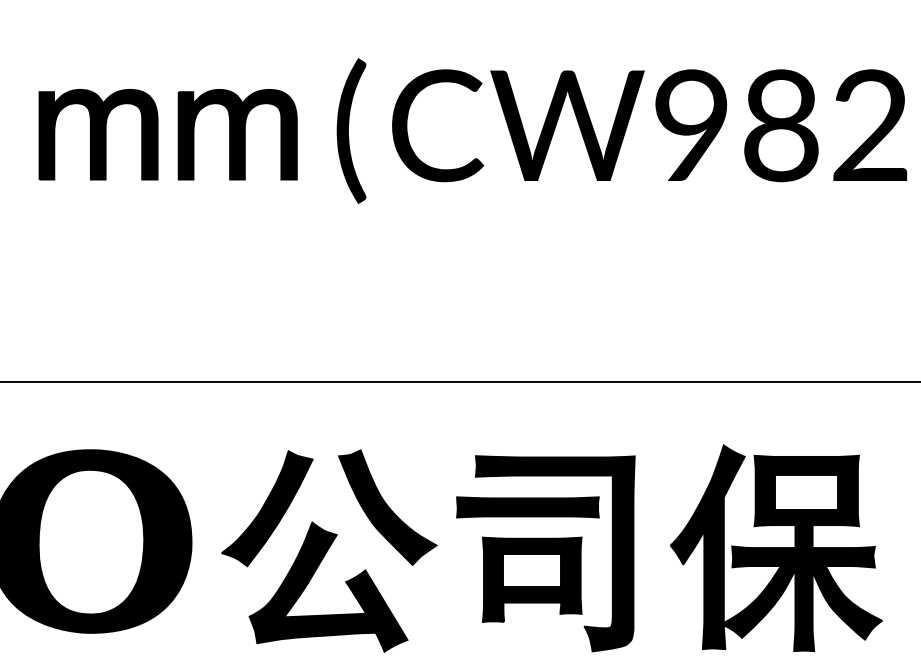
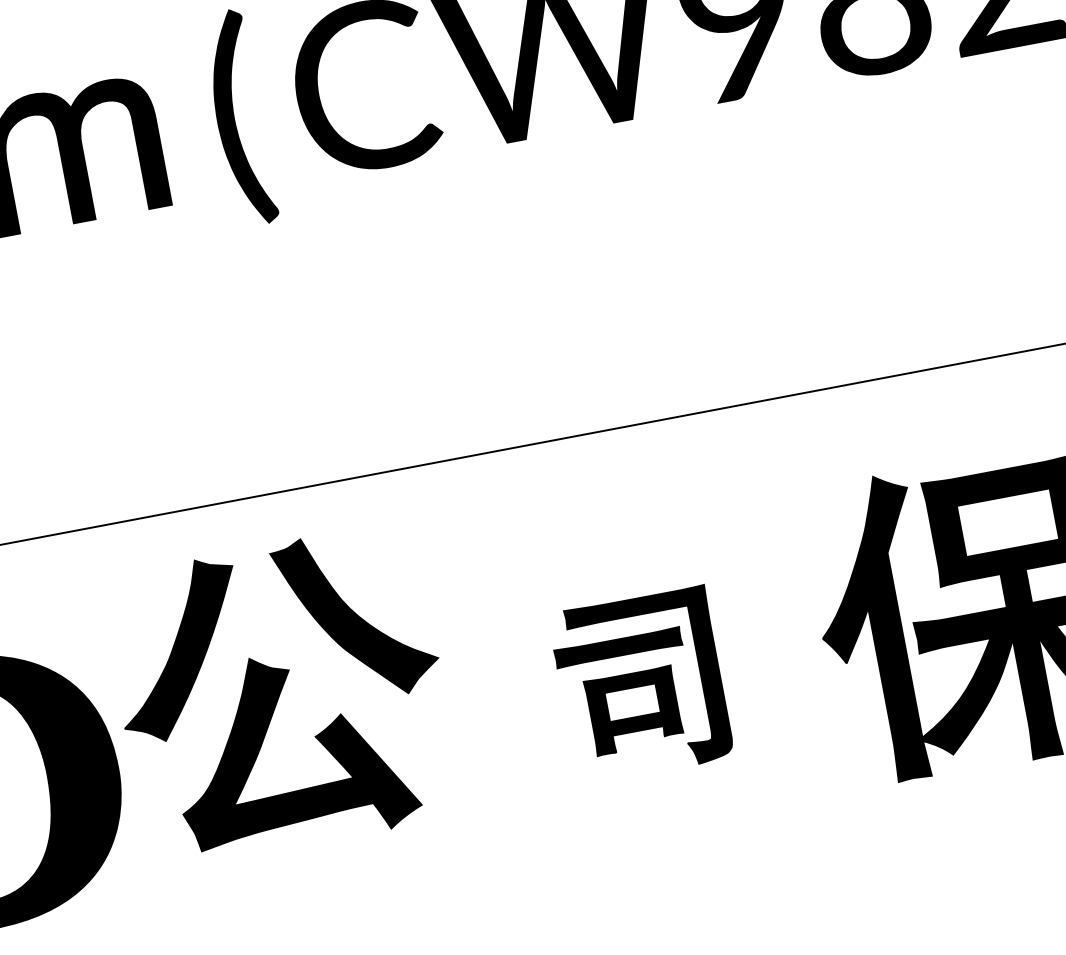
part: (329, 550) -> (282, 695), moved
part: (545, 553) -> (641, 685), size x0.6

